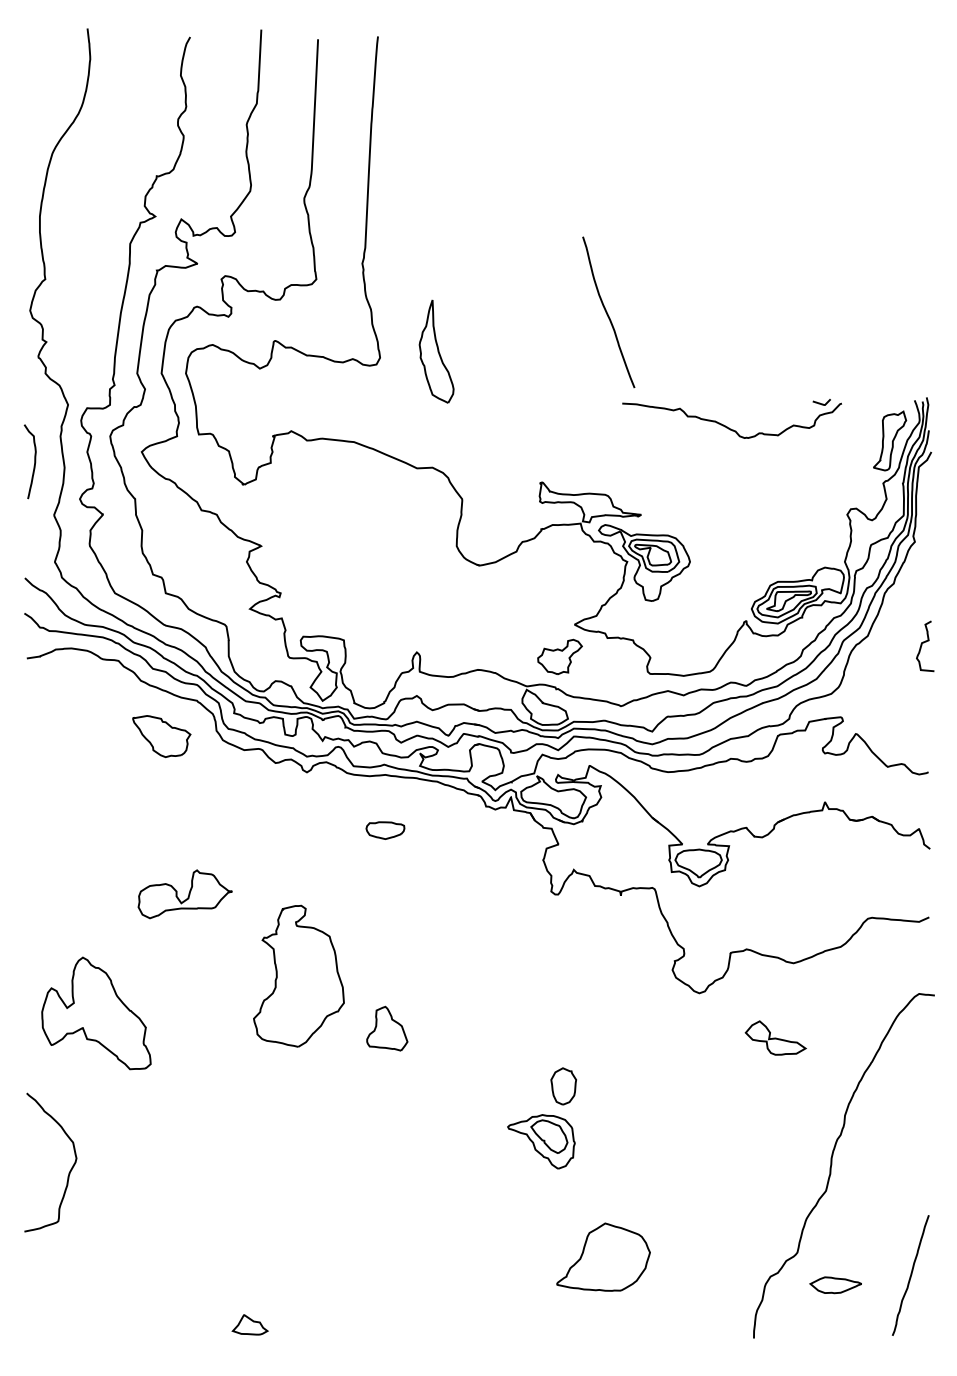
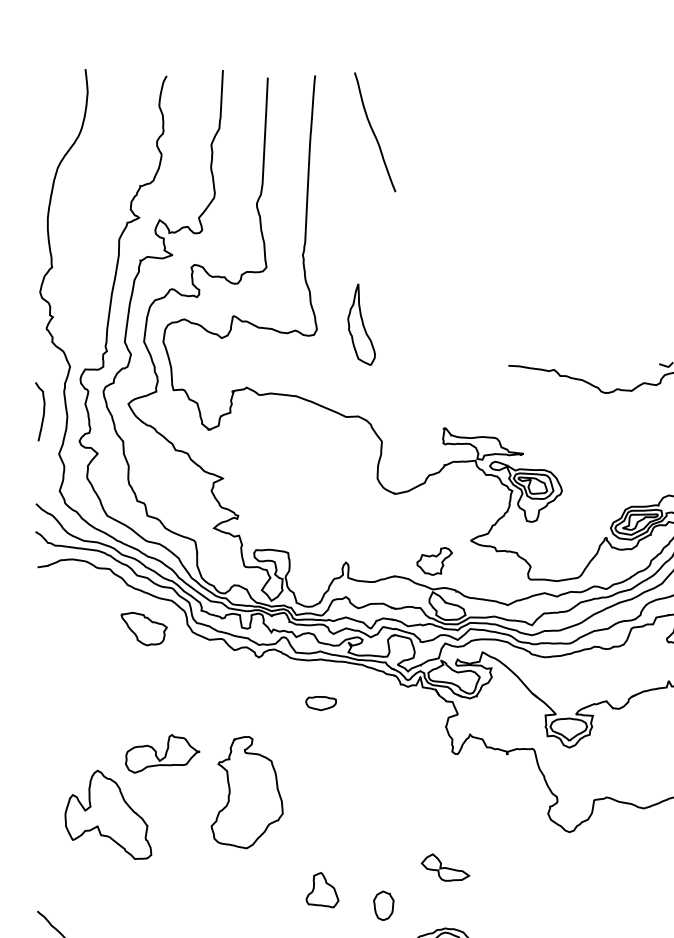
curve: (607, 312) -> (374, 132), moved
part: (559, 656) -> (434, 561), moved
part: (298, 975) -> (246, 792), moved
part: (96, 1013) -> (108, 814), moved
part: (387, 1028) -> (322, 890), moved
part: (775, 1037) -> (445, 867), moved
part: (563, 1086) -> (383, 905), moved

